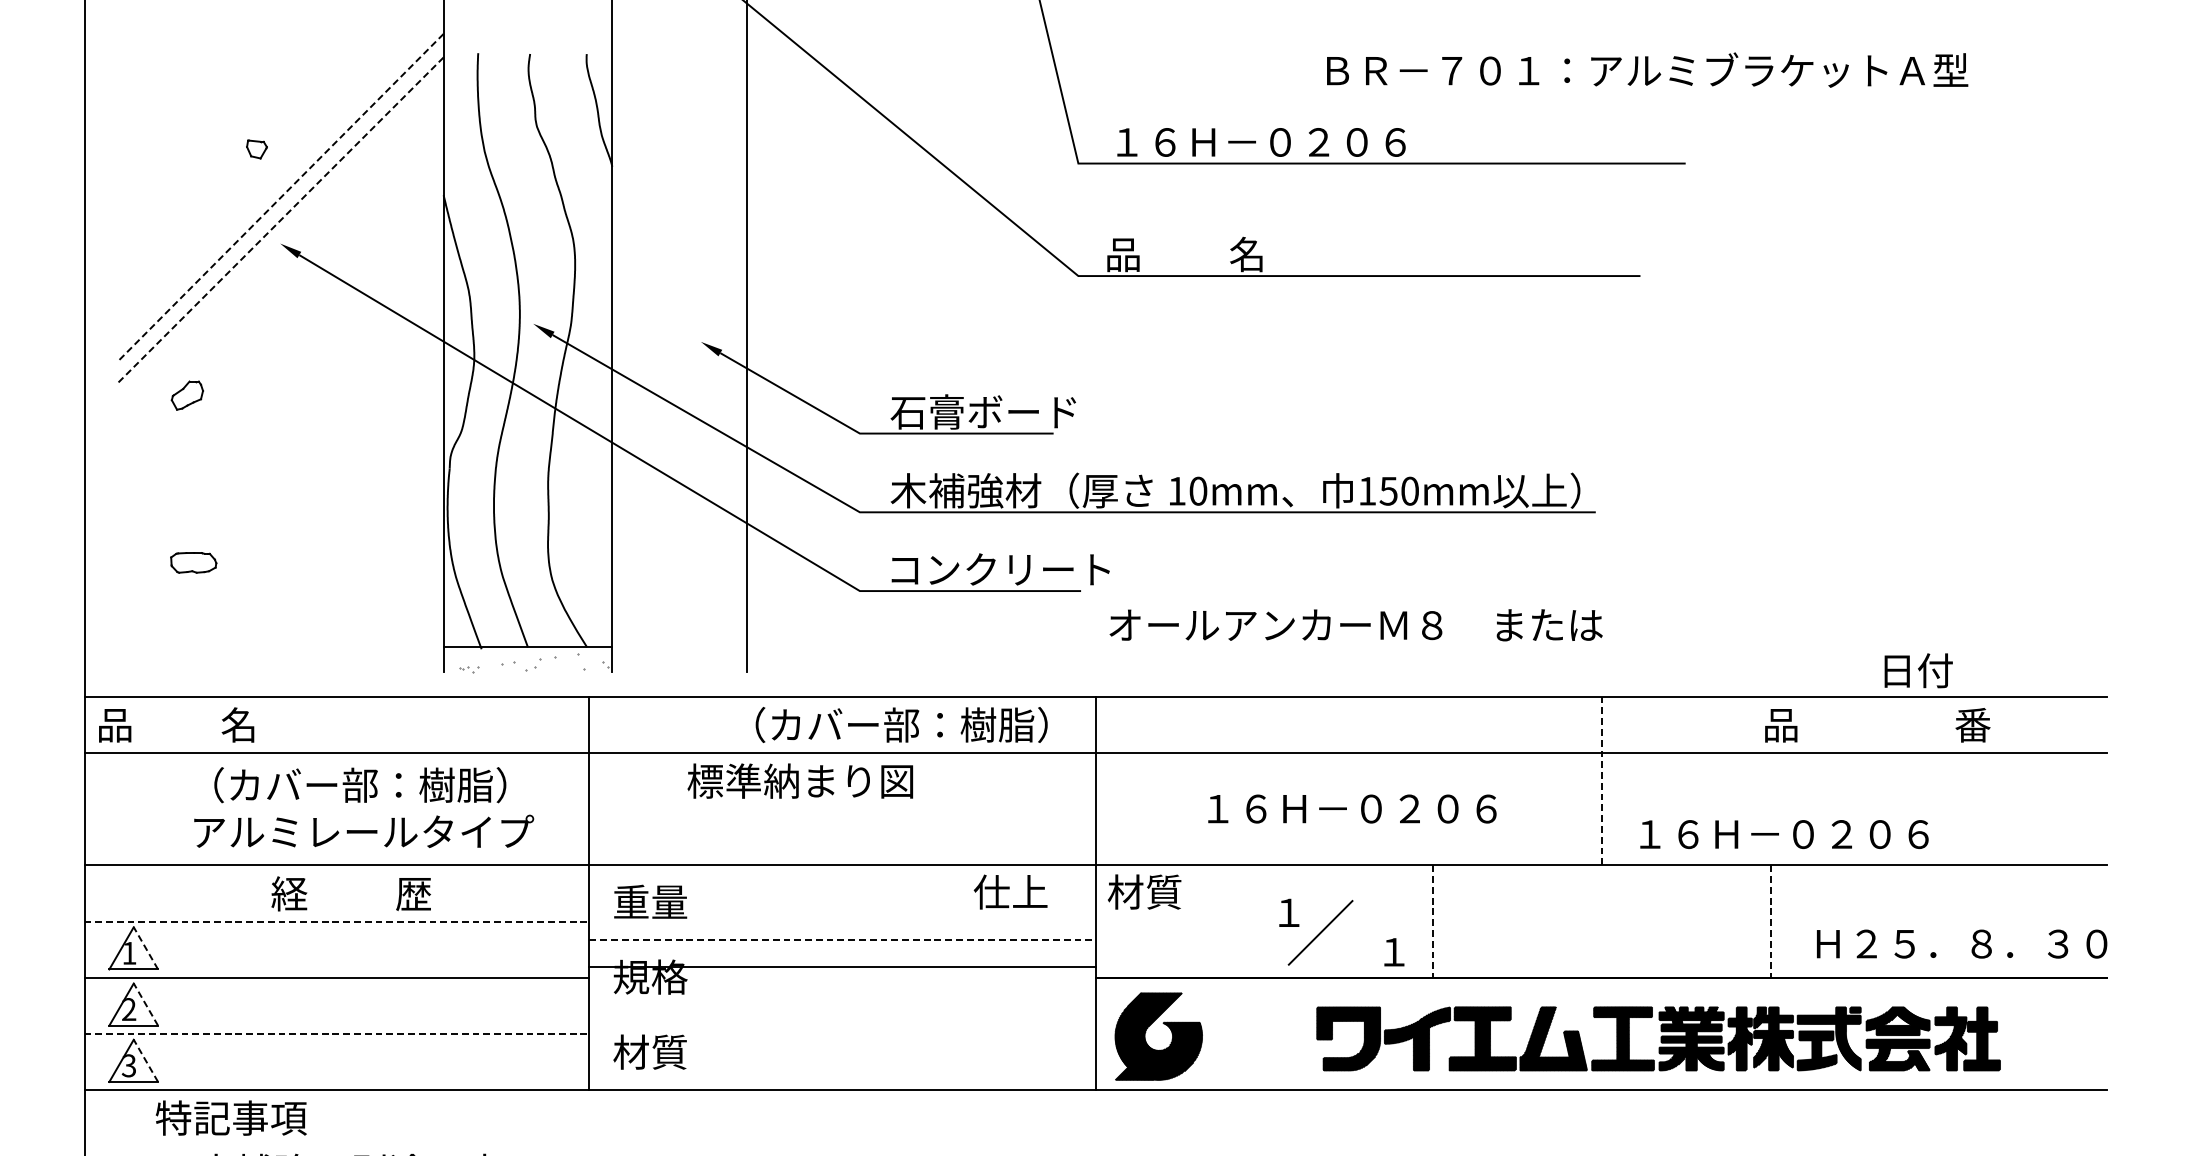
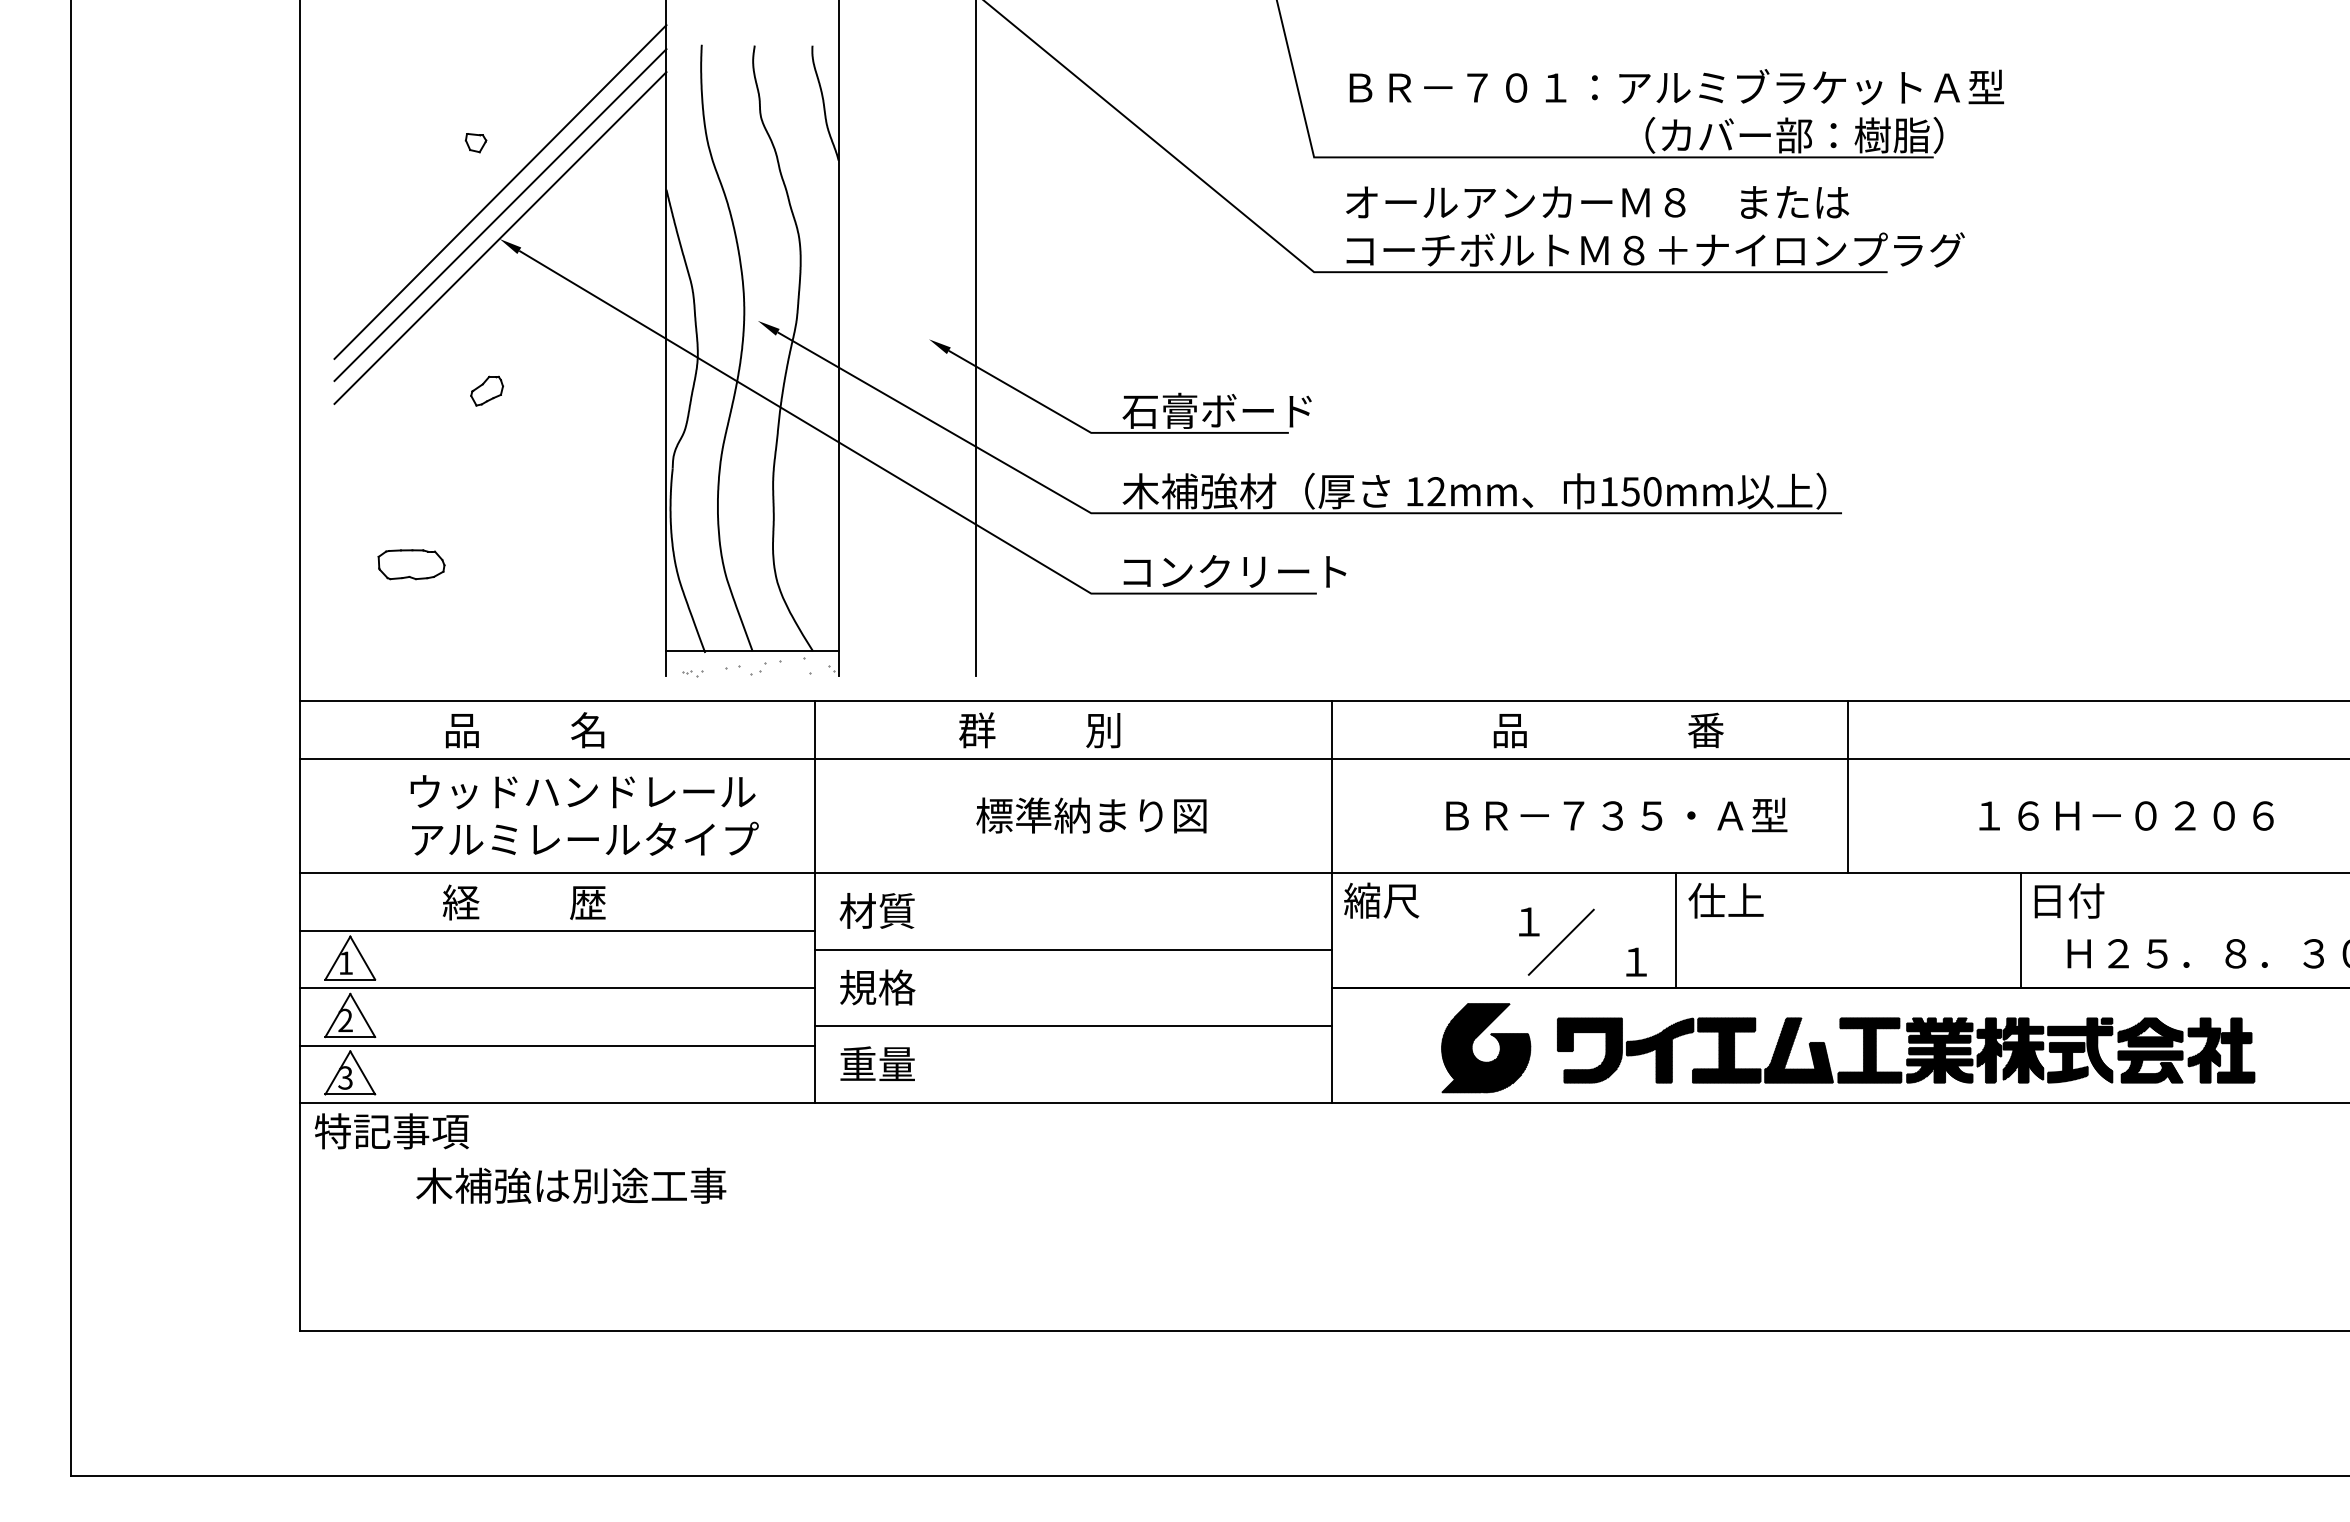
text: (1647, 70) -> (1676, 87), moved
text: (1406, 142) -> (1648, 135), １６Ｈ－０２０６ -> （カバー部：樹脂）
line: (280, 197) -> (500, 192), dashed -> solid
line: (280, 220) -> (500, 215), dashed -> solid
line: (280, 242) -> (500, 237), added
text: (1410, 254) -> (1653, 250), 品          名 -> コーチボルトＭ８＋ナイロンプラグ
part: (187, 394) -> (487, 390), moved
text: (1198, 491) -> (1436, 491), 10mm -> 12mm
part: (193, 562) -> (411, 564), size x1.43
text: (1356, 625) -> (1597, 202), moved
text: (1918, 670) -> (2069, 900), moved
text: (888, 724) -> (1120, 729), （カバー部：樹脂） -> 群          別
text: (177, 725) -> (525, 730), moved
text: (1877, 725) -> (1608, 730), moved
text: (800, 781) -> (1091, 815), moved
line: (1602, 781) -> (1848, 787), dashed -> solid
text: (361, 785) -> (582, 791), （カバー部：樹脂） -> ウッドハンドレール
text: (1374, 807) -> (1616, 814), １６Ｈ－０２０６ -> ＢＲ－７３５・Ａ型
text: (1784, 834) -> (2126, 815), moved
text: (1010, 891) -> (1725, 900), moved
text: (1144, 891) -> (1381, 900), 材質 -> 縮尺
text: (350, 893) -> (523, 902), moved
text: (649, 901) -> (876, 910), 重量 -> 材質
line: (336, 921) -> (557, 930), dashed -> solid
line: (1433, 922) -> (1676, 931), dashed -> solid
line: (1770, 922) -> (2020, 931), dashed -> solid
line: (843, 940) -> (1074, 950), dashed -> solid
line: (145, 948) -> (362, 958), dashed -> solid
line: (842, 967) -> (1073, 1026), moved
line: (145, 1004) -> (362, 1015), dashed -> solid
line: (336, 1033) -> (557, 1045), dashed -> solid
part: (1171, 1036) -> (1499, 1048), moved
text: (649, 1051) -> (876, 1063), 材質 -> 重量
line: (145, 1060) -> (362, 1072), dashed -> solid
text: (230, 1118) -> (391, 1131), moved

